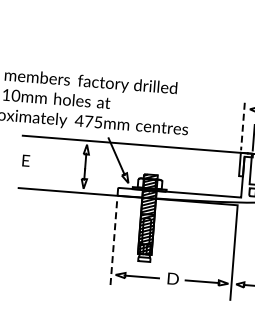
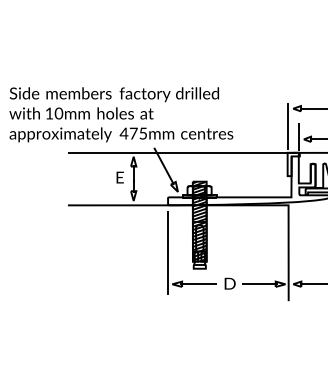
line: (242, 126) -> (287, 126), dashed -> solid
text: (25, 160) -> (119, 177), moved
line: (114, 243) -> (168, 253), dashed -> solid

